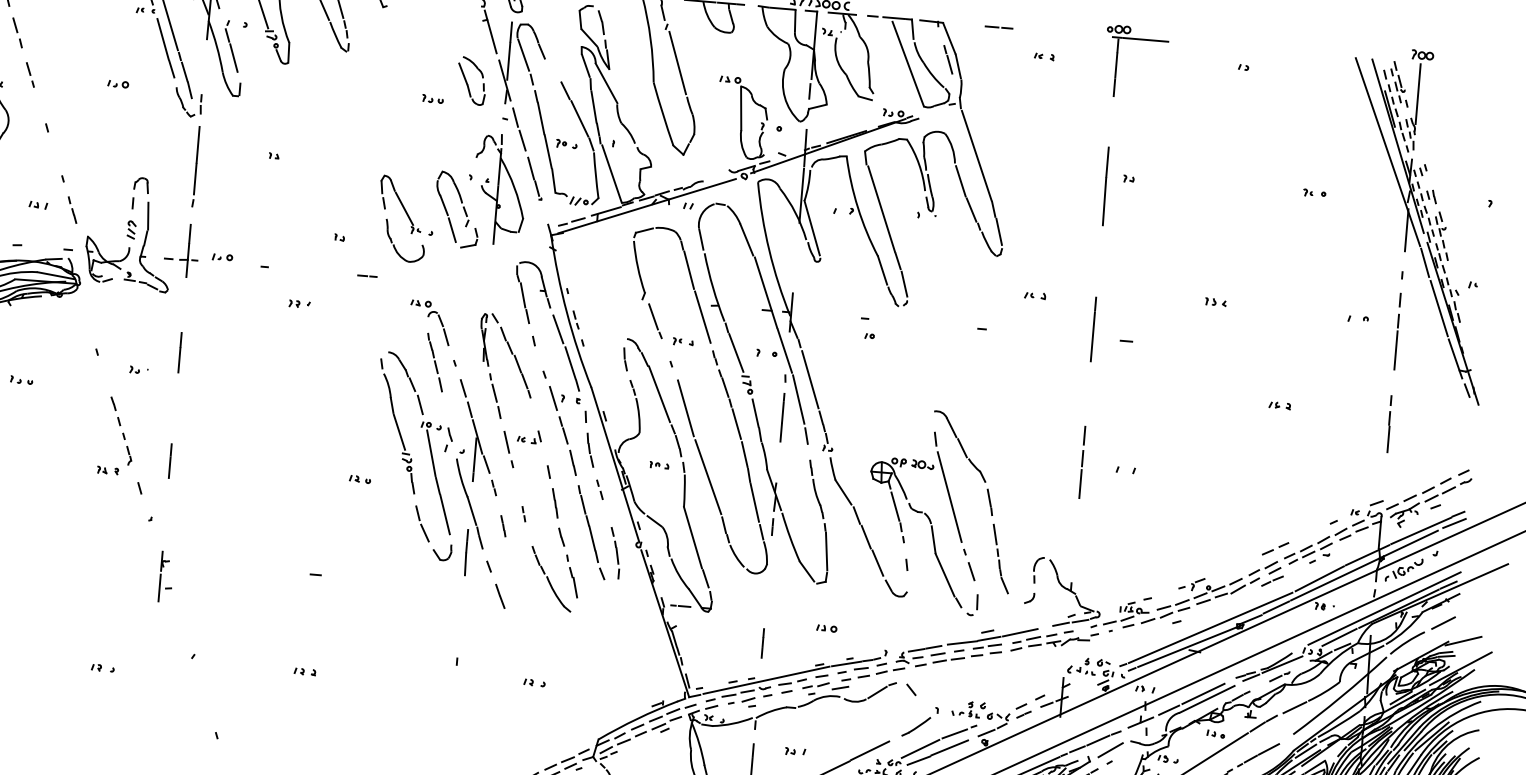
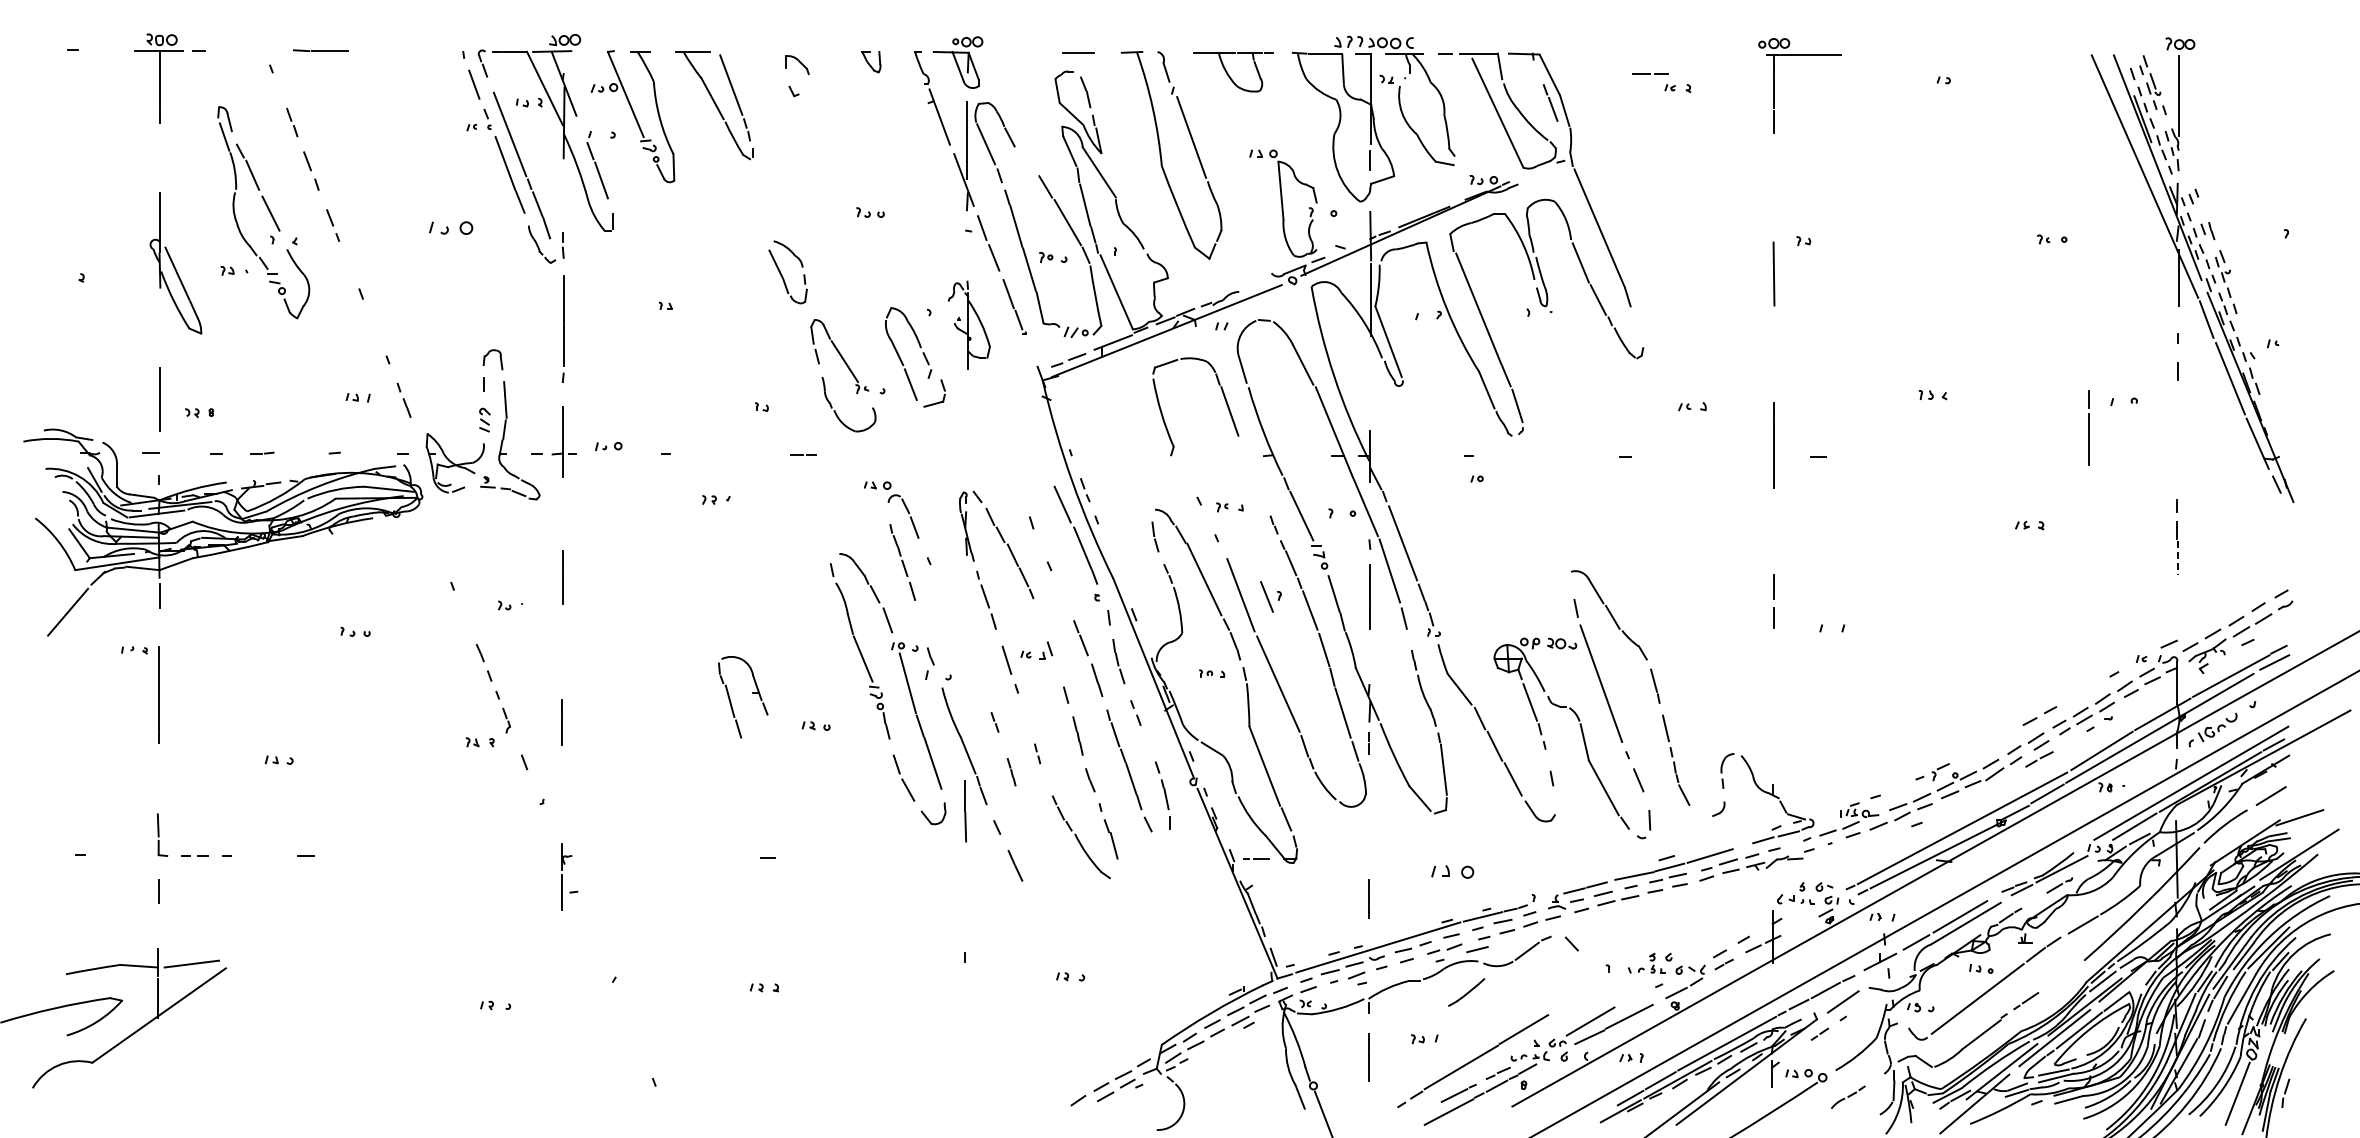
line: (999, 27) -> (1650, 73), moved
part: (471, 81) -> (787, 272), moved
part: (118, 83) -> (450, 227), size x1.6
line: (1107, 161) -> (1773, 220), removed
part: (499, 188) -> (969, 324), size x0.6
line: (999, 231) -> (1637, 325), removed
part: (540, 290) -> (752, 693), moved
line: (653, 316) -> (1187, 477), removed
line: (702, 317) -> (1253, 472), removed
line: (1396, 341) -> (2088, 427), moved
part: (556, 398) -> (1270, 596), moved
part: (474, 430) -> (962, 648), removed
line: (1388, 439) -> (2177, 558), solid -> dashed
line: (1080, 483) -> (1773, 651), removed
part: (826, 628) -> (1452, 871), size x1.6
part: (916, 726) -> (1466, 992), moved
line: (954, 733) -> (1634, 997), removed
line: (1268, 749) -> (2053, 983), removed

